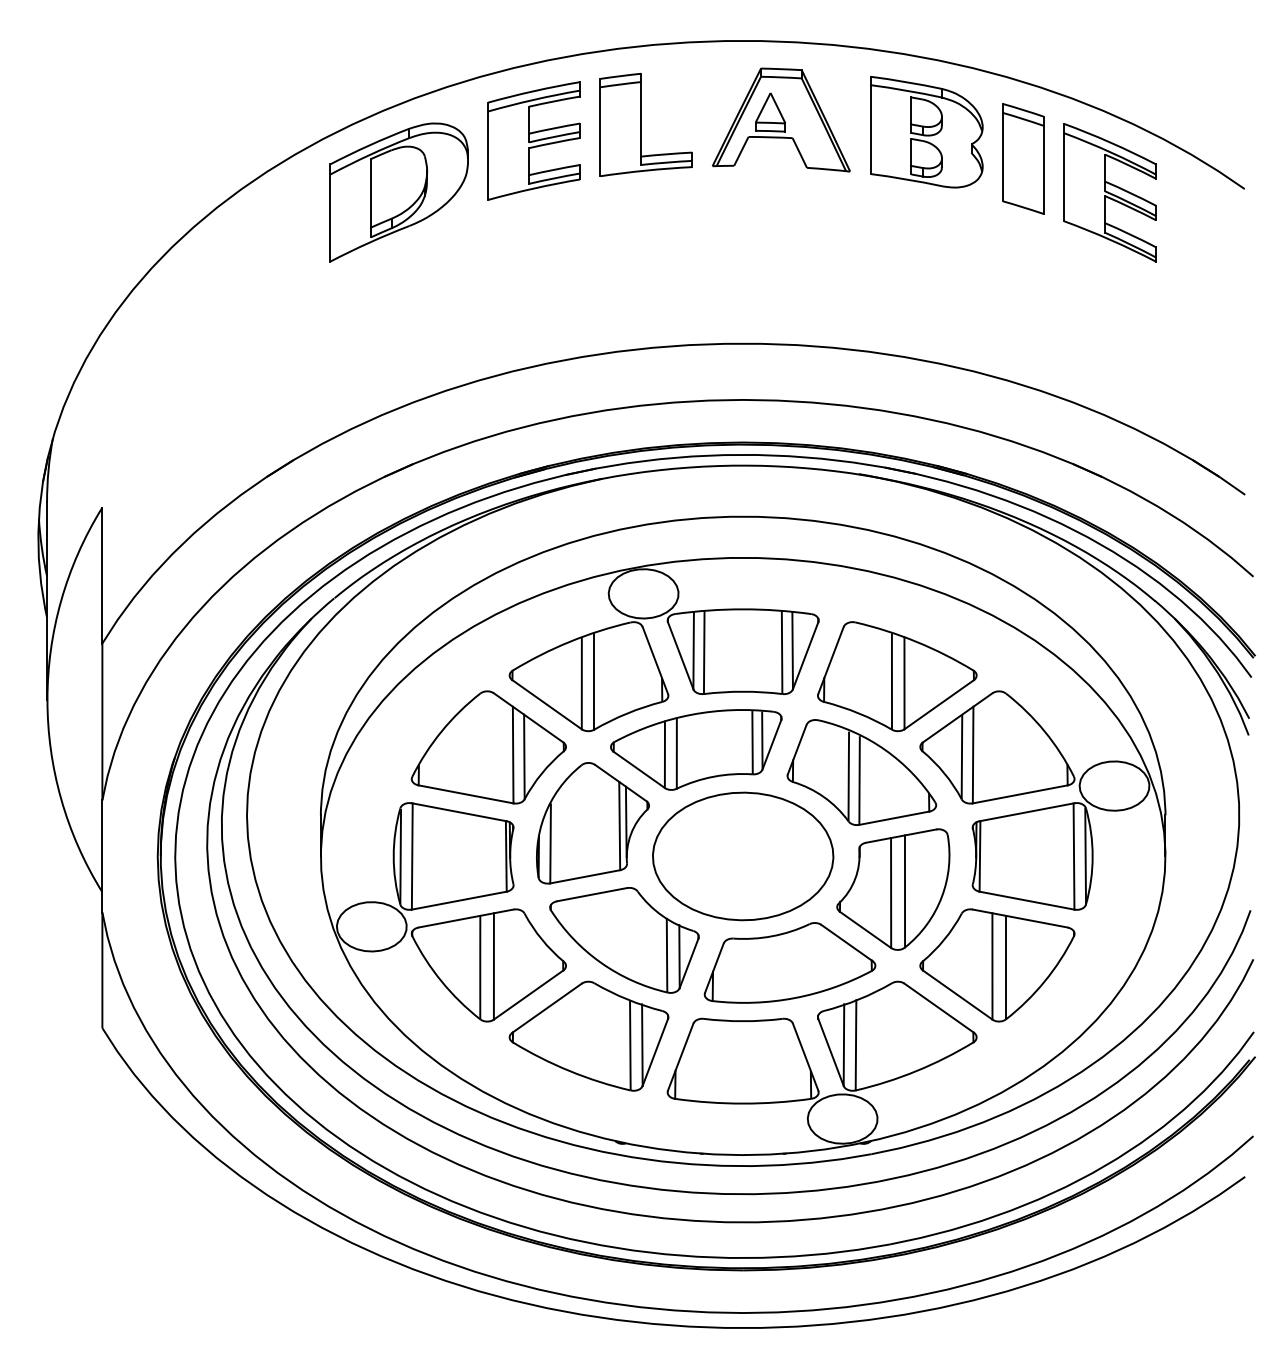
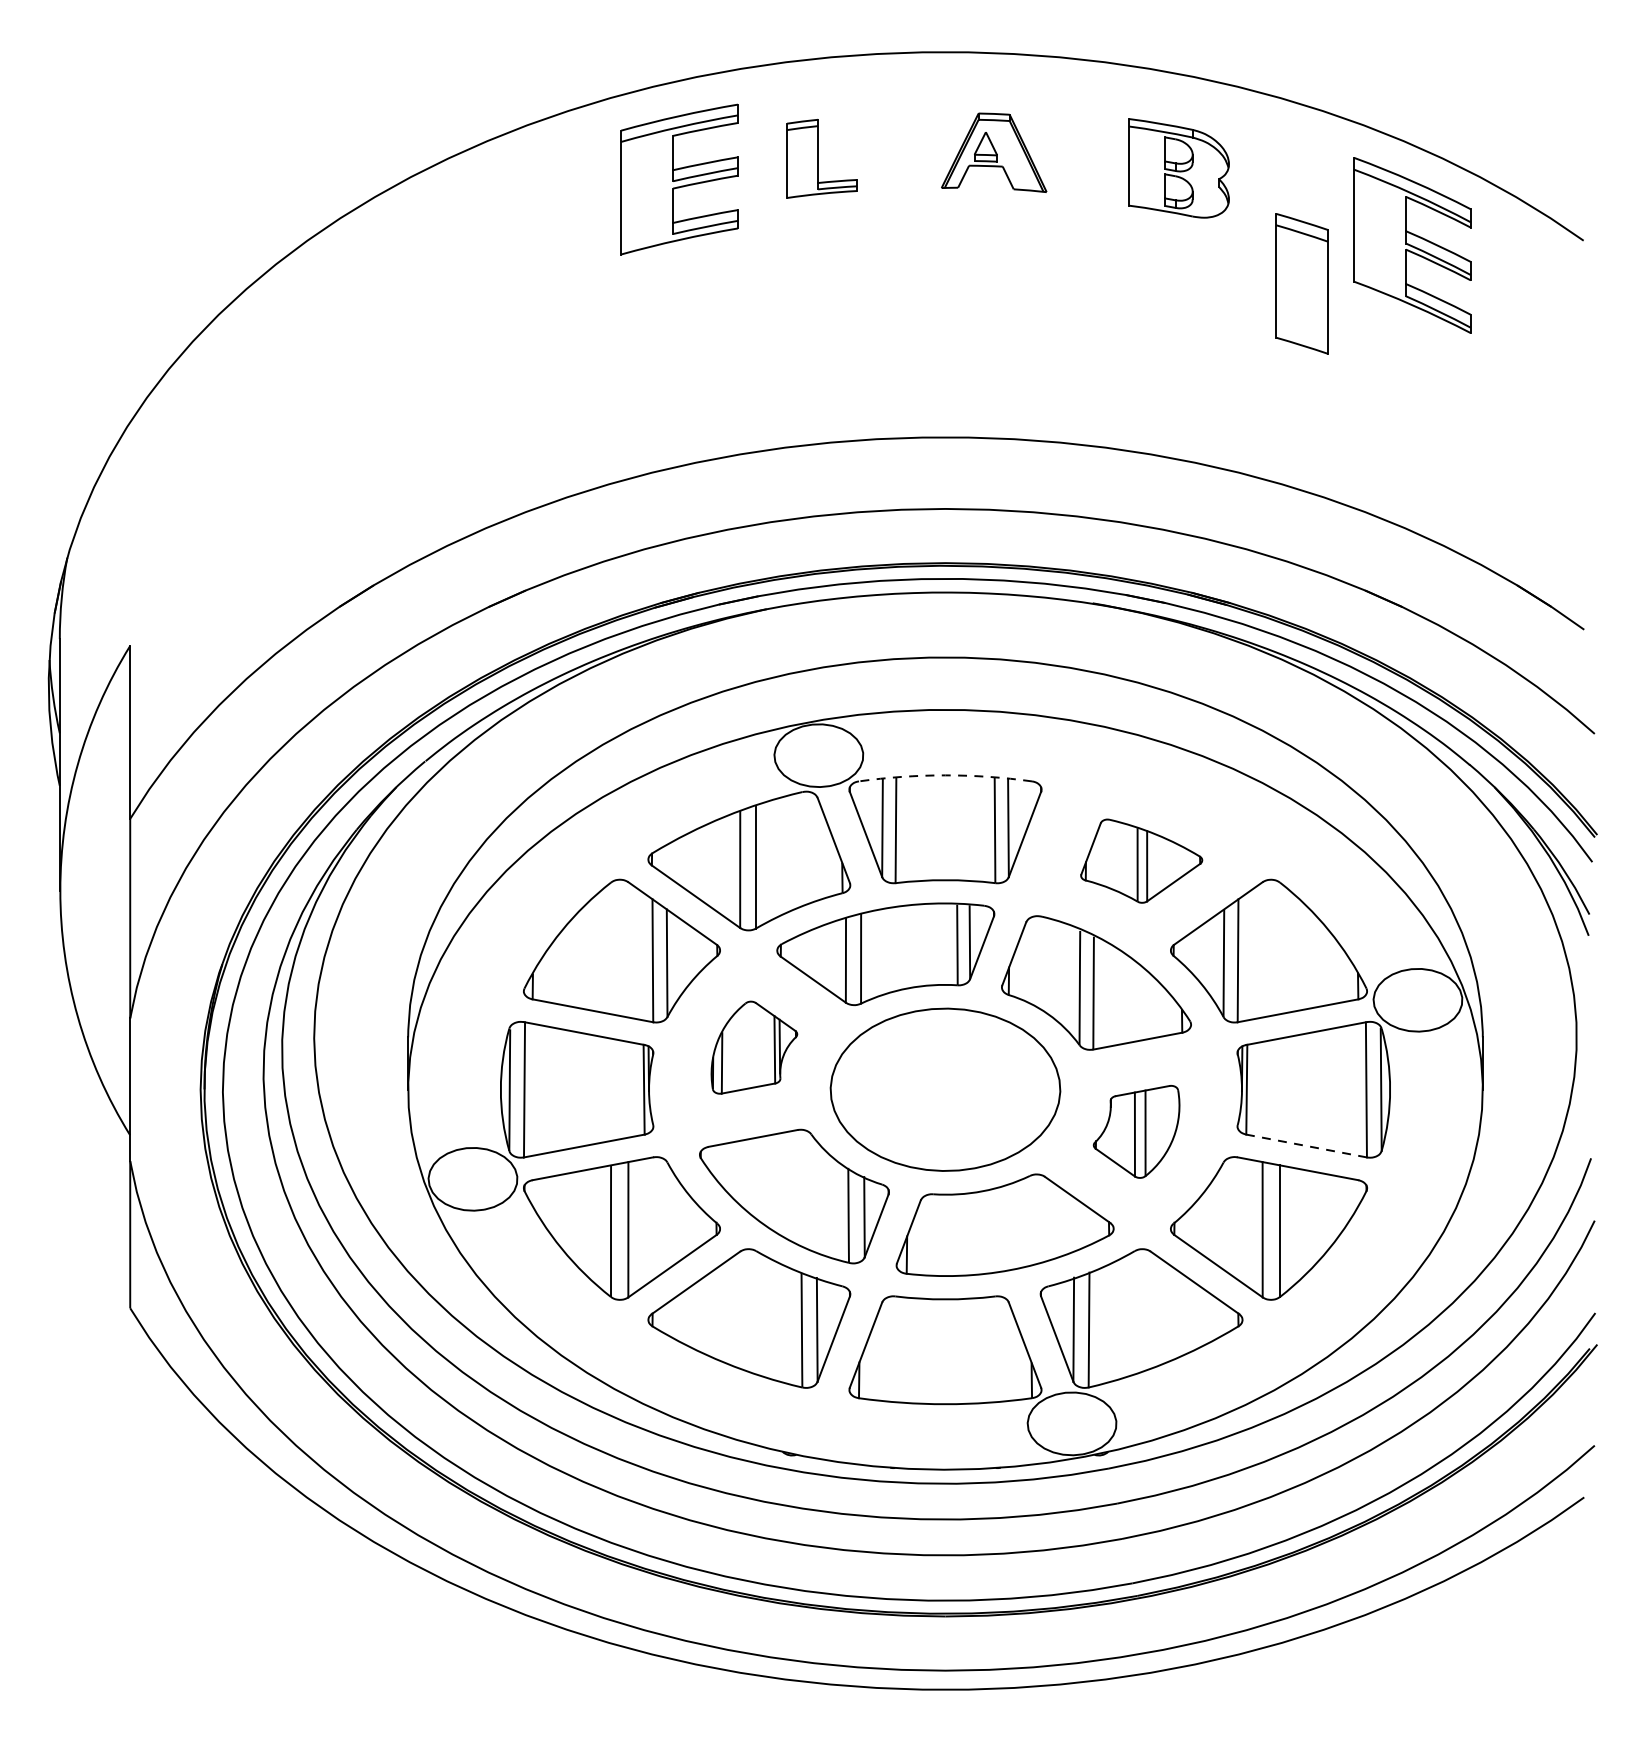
part: (781, 119) -> (994, 152), size x0.6
part: (645, 124) -> (821, 158), size x0.6
part: (926, 132) -> (1178, 168), size x0.7
part: (1023, 158) -> (1302, 283), moved
part: (398, 192) -> (506, 245), removed
arc: (743, 609) -> (945, 775), solid -> dashed
part: (897, 676) -> (1141, 860), size x0.6
part: (592, 823) -> (753, 1047), size x0.6
part: (893, 889) -> (1136, 1131), size x0.6
line: (1026, 900) -> (1305, 1145), solid -> dashed

